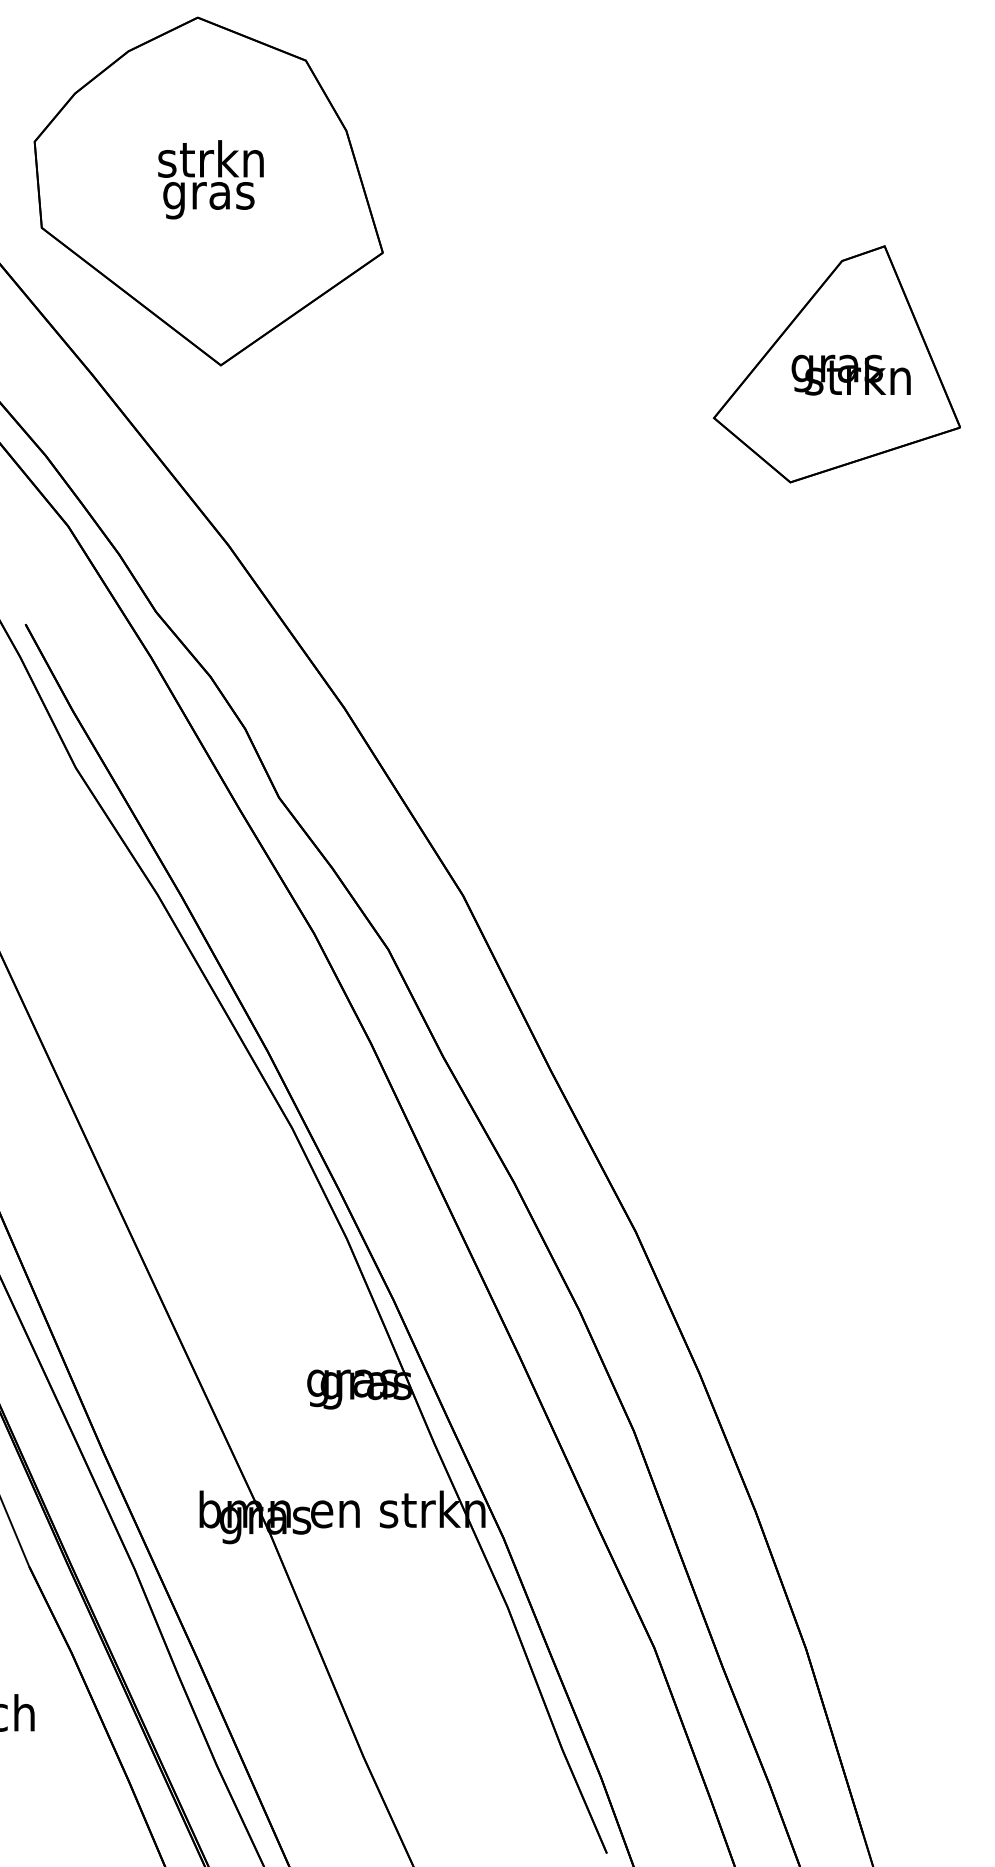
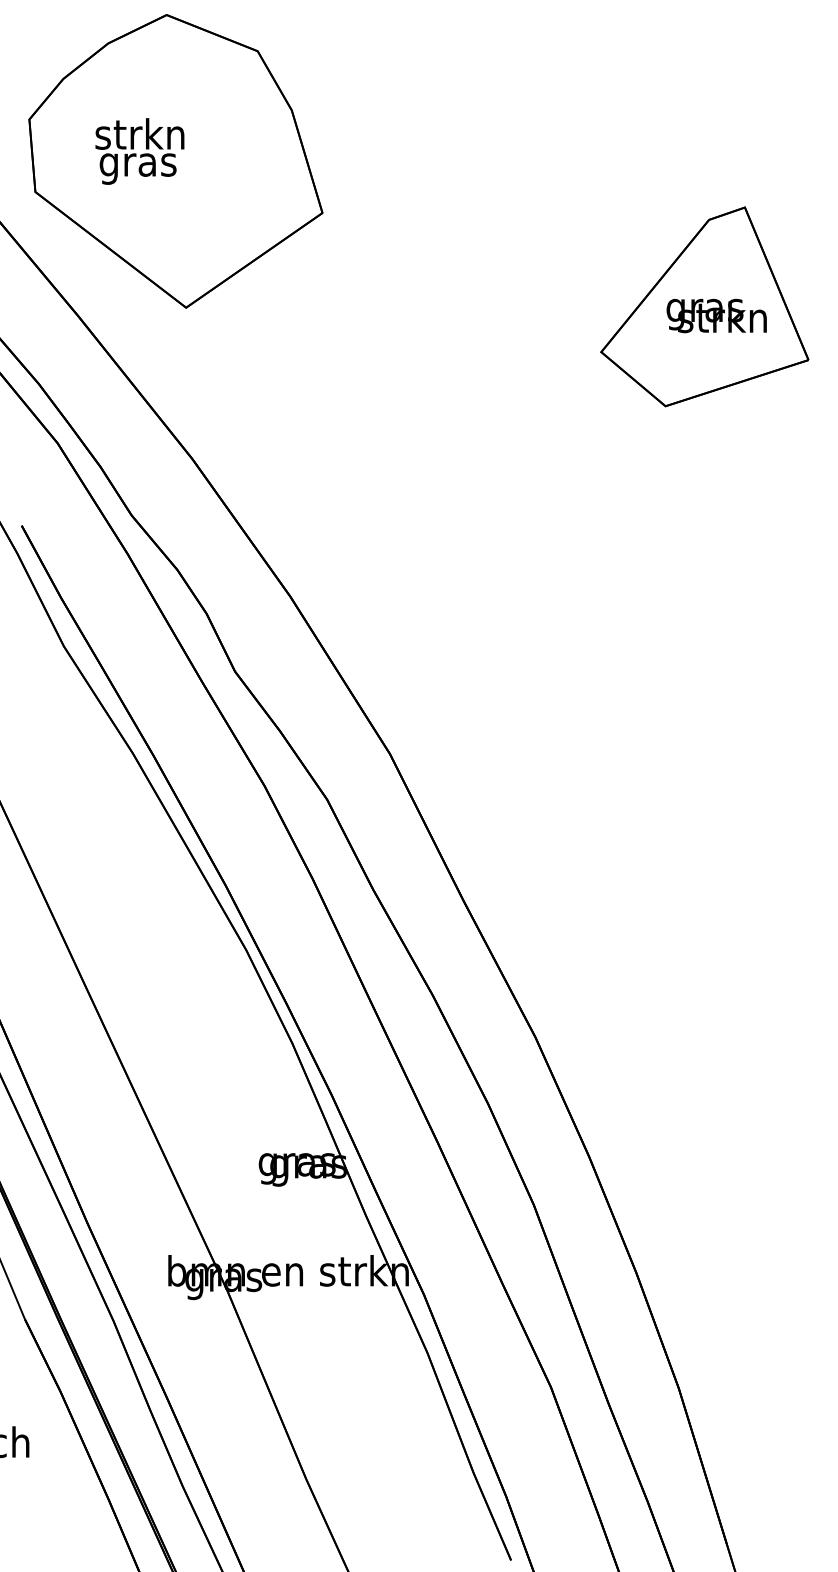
text: (210, 179) -> (139, 151), moved

